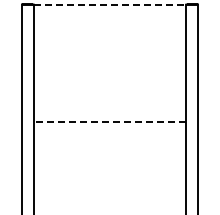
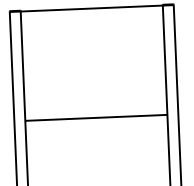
line: (110, 4) -> (92, 8), dashed -> solid
line: (109, 122) -> (95, 118), dashed -> solid

